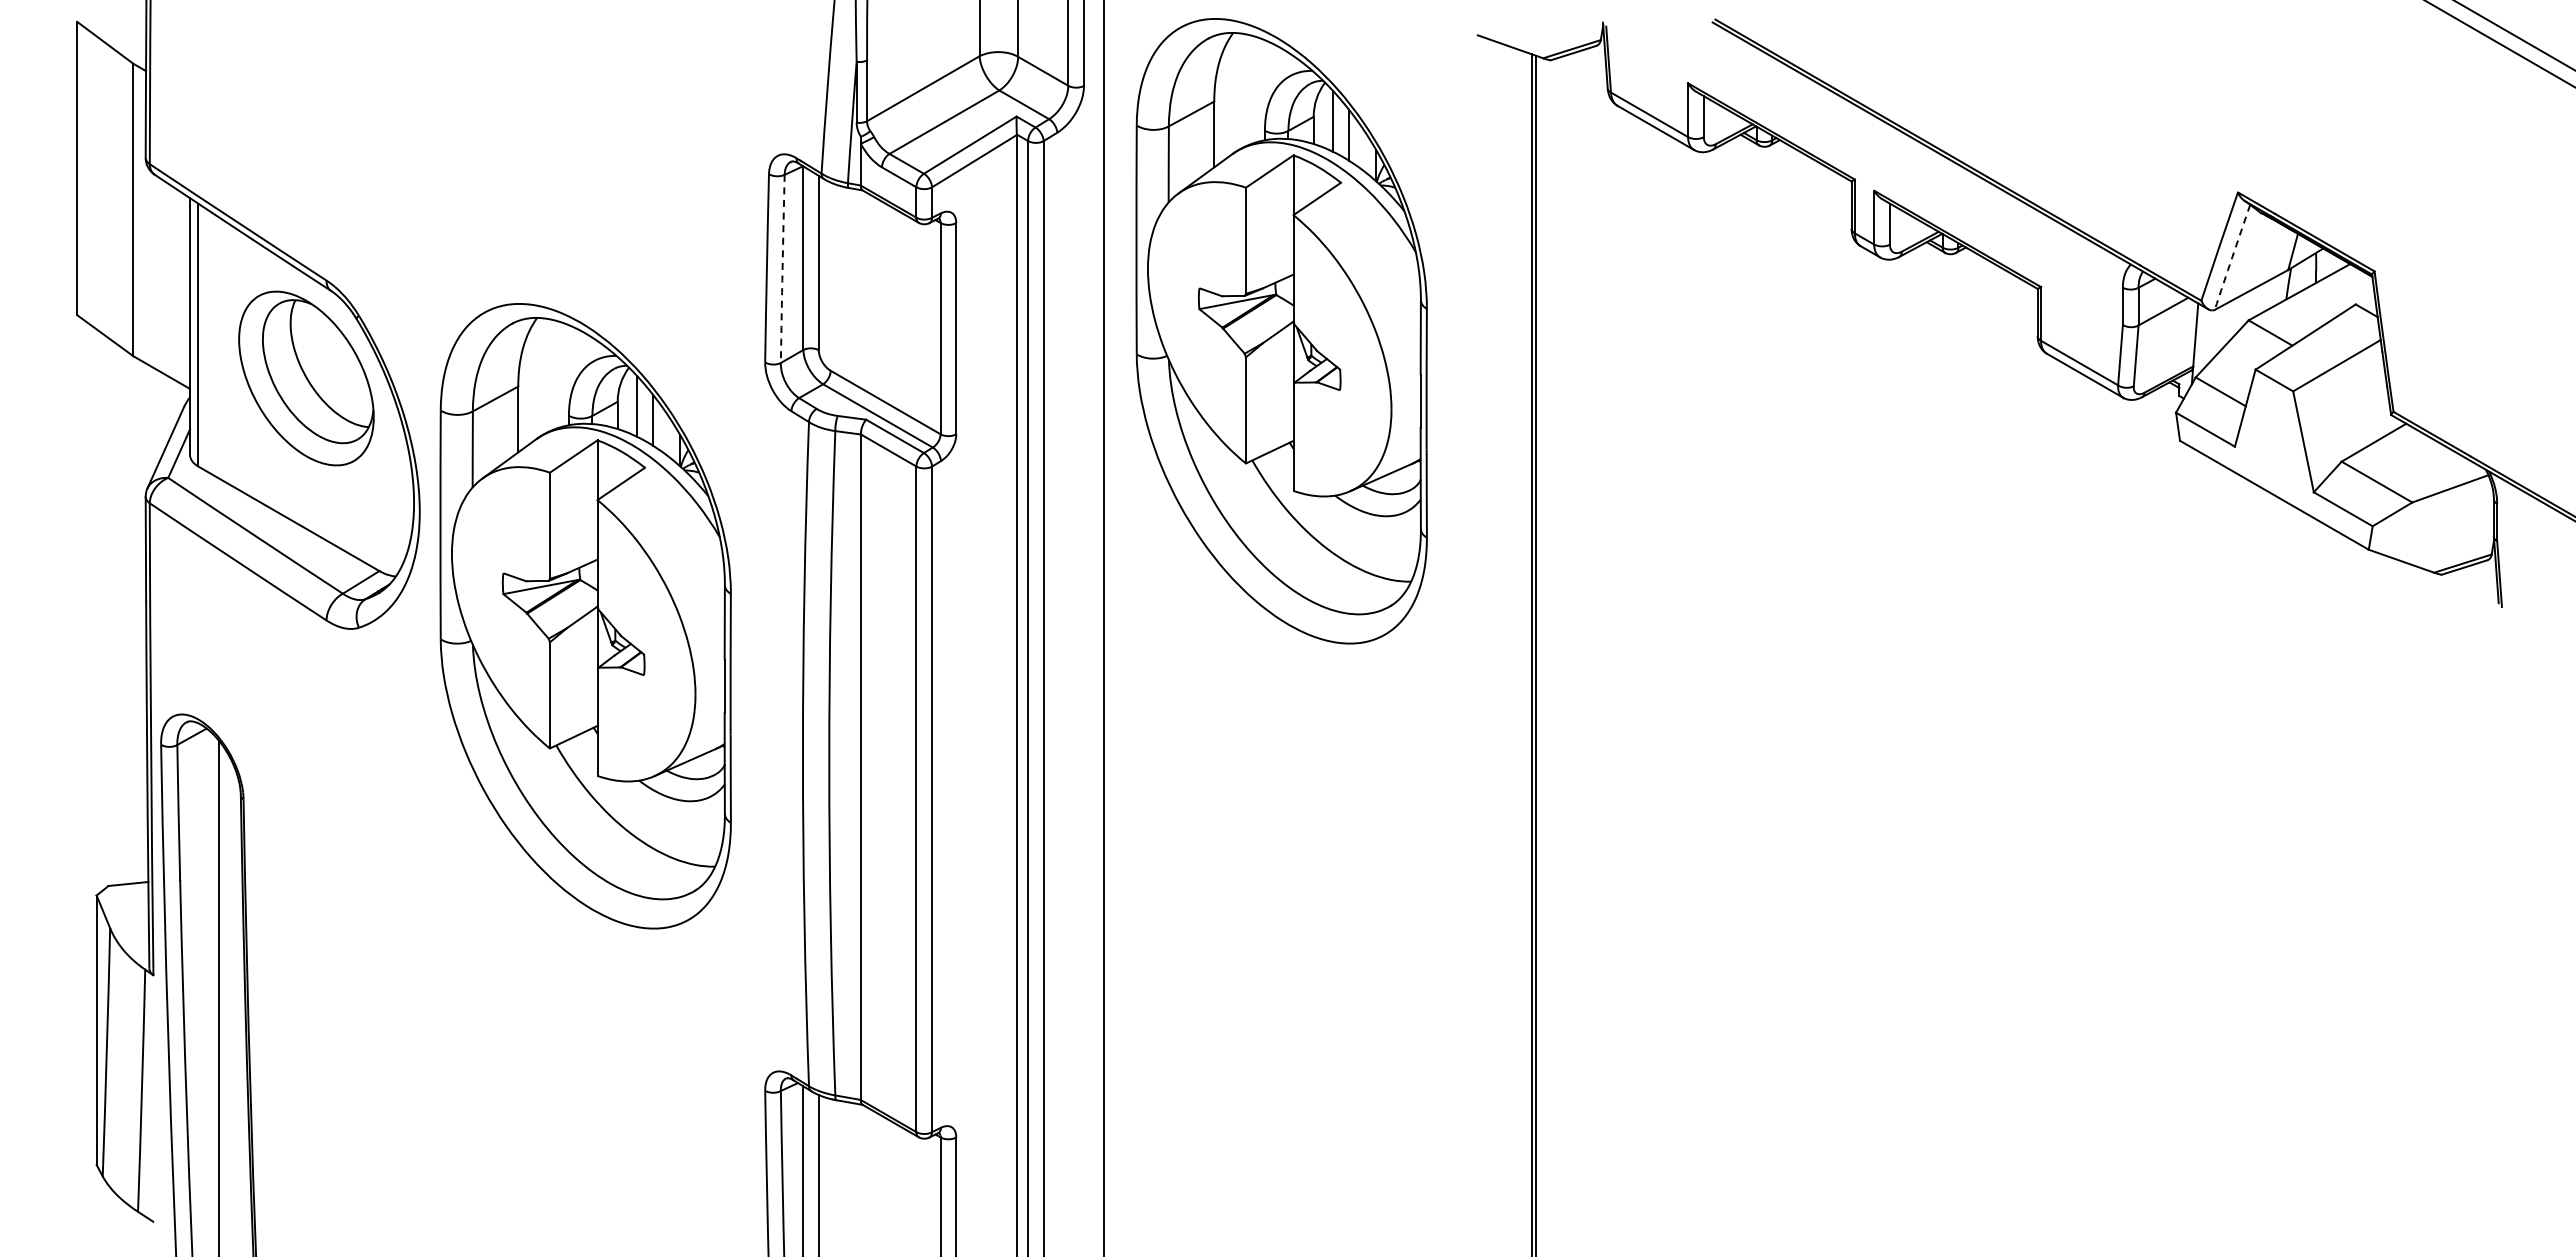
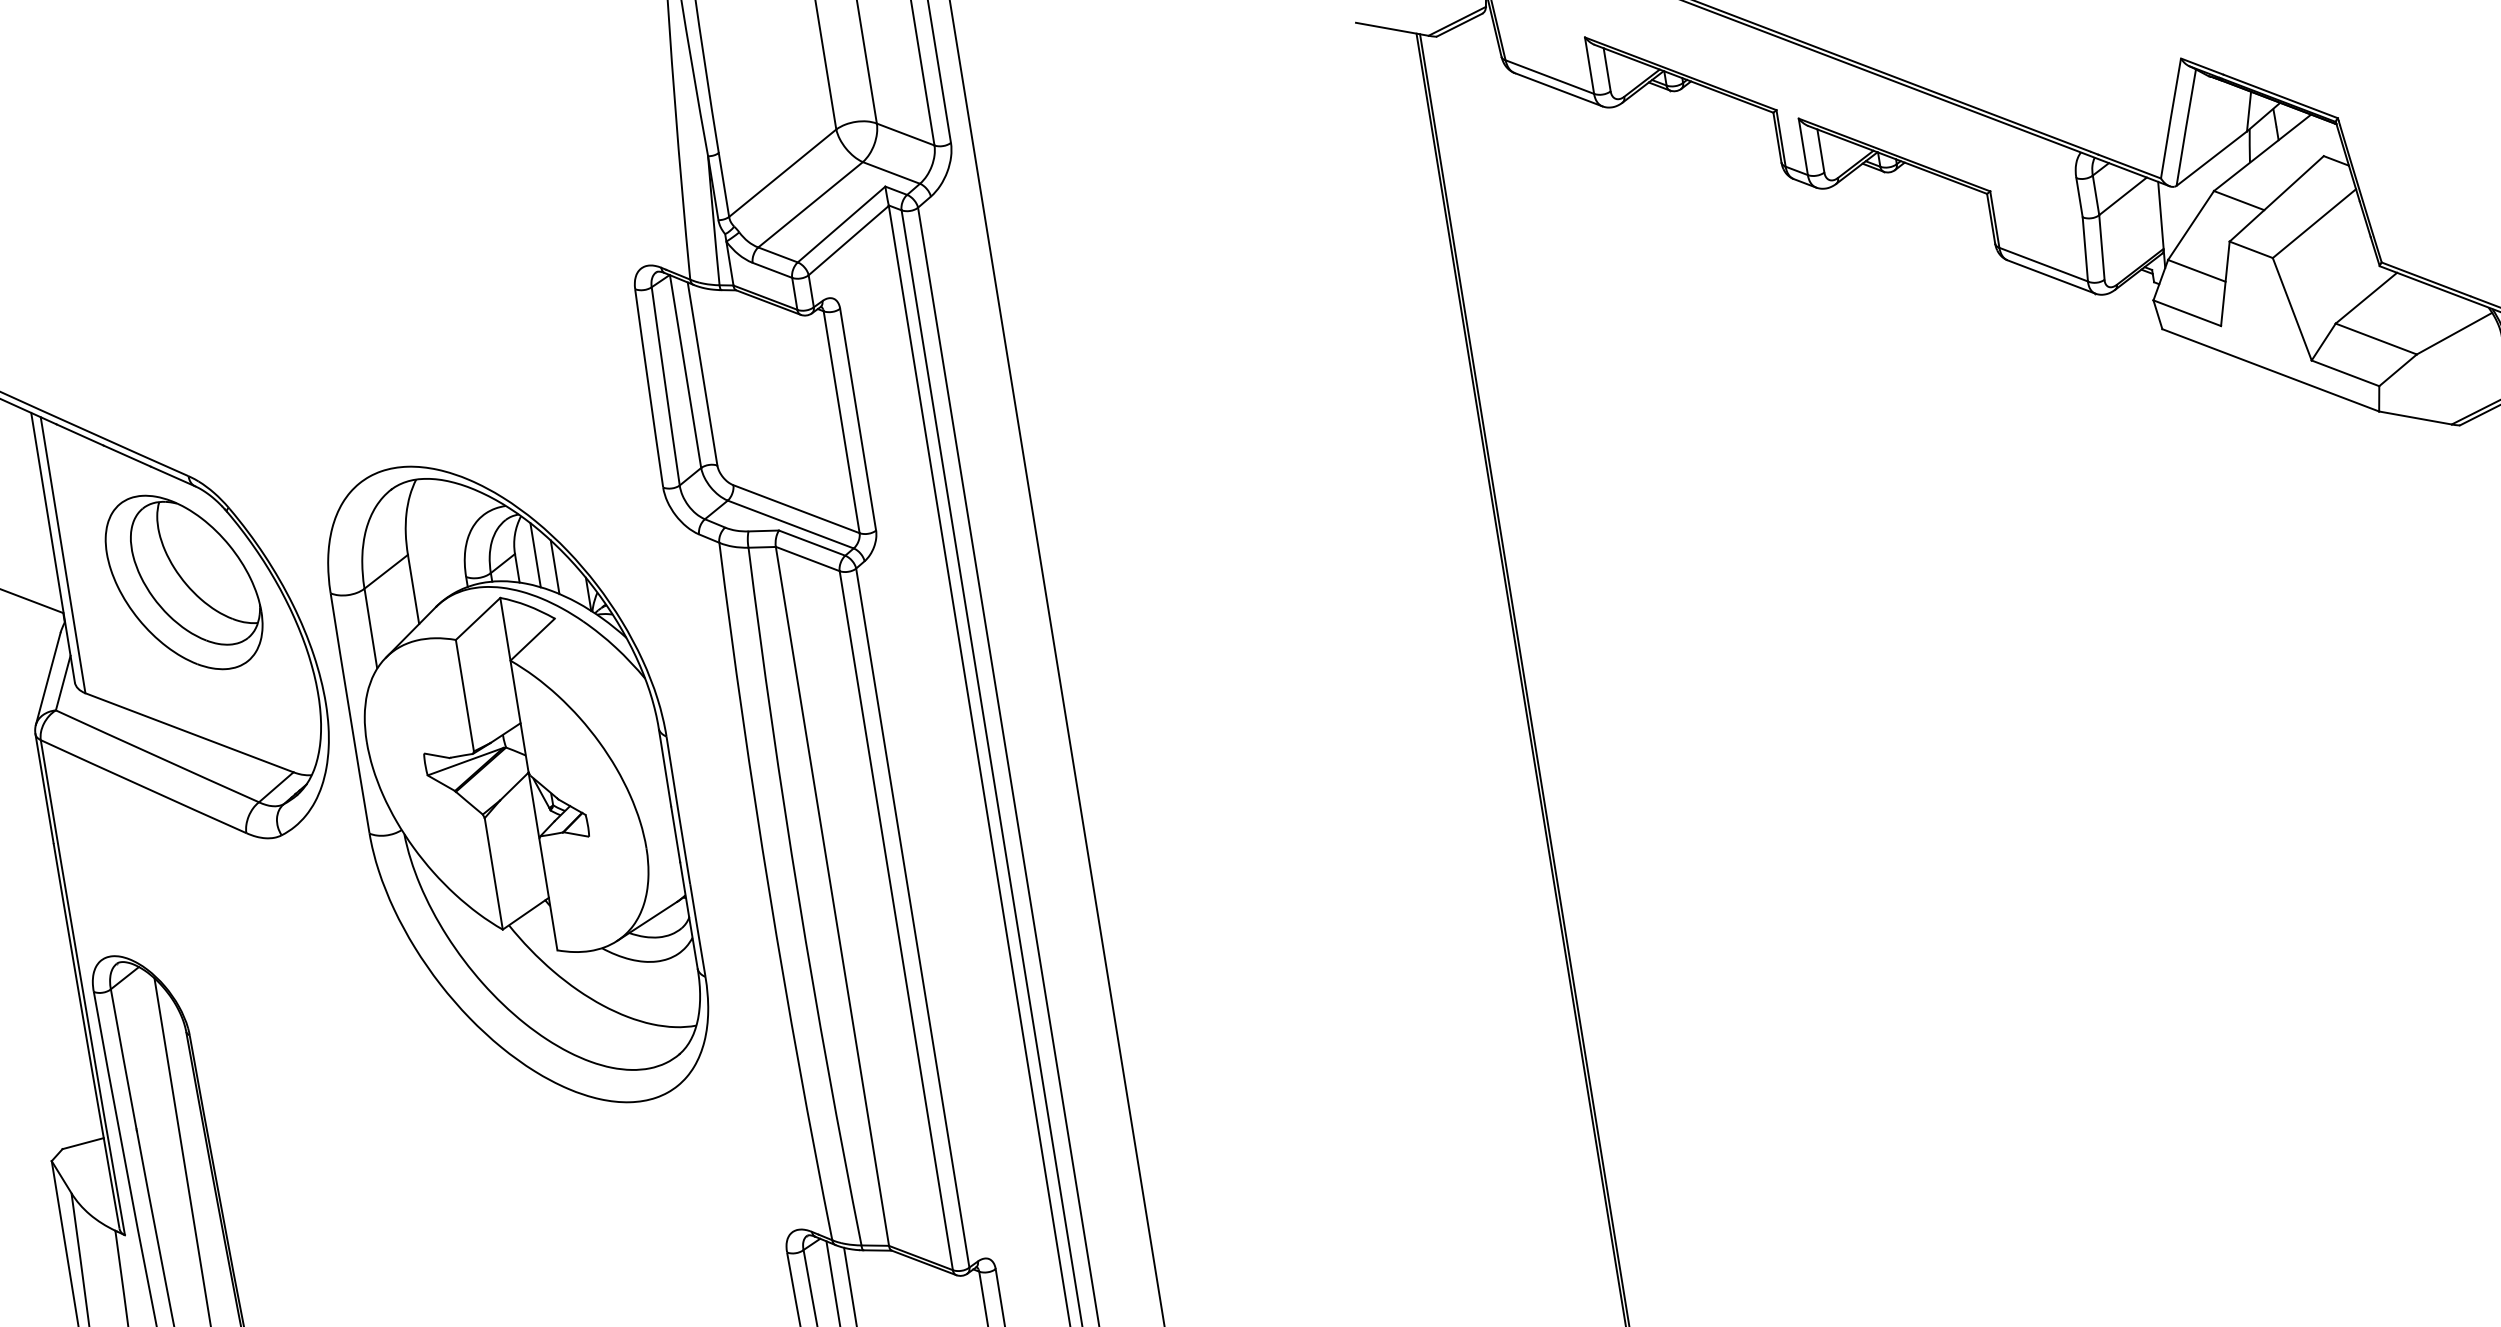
arc: (2232, 257) -> (2186, 127), dashed -> solid
arc: (782, 268) -> (665, 385), dashed -> solid
part: (1281, 331) -> (1200, 367), removed

